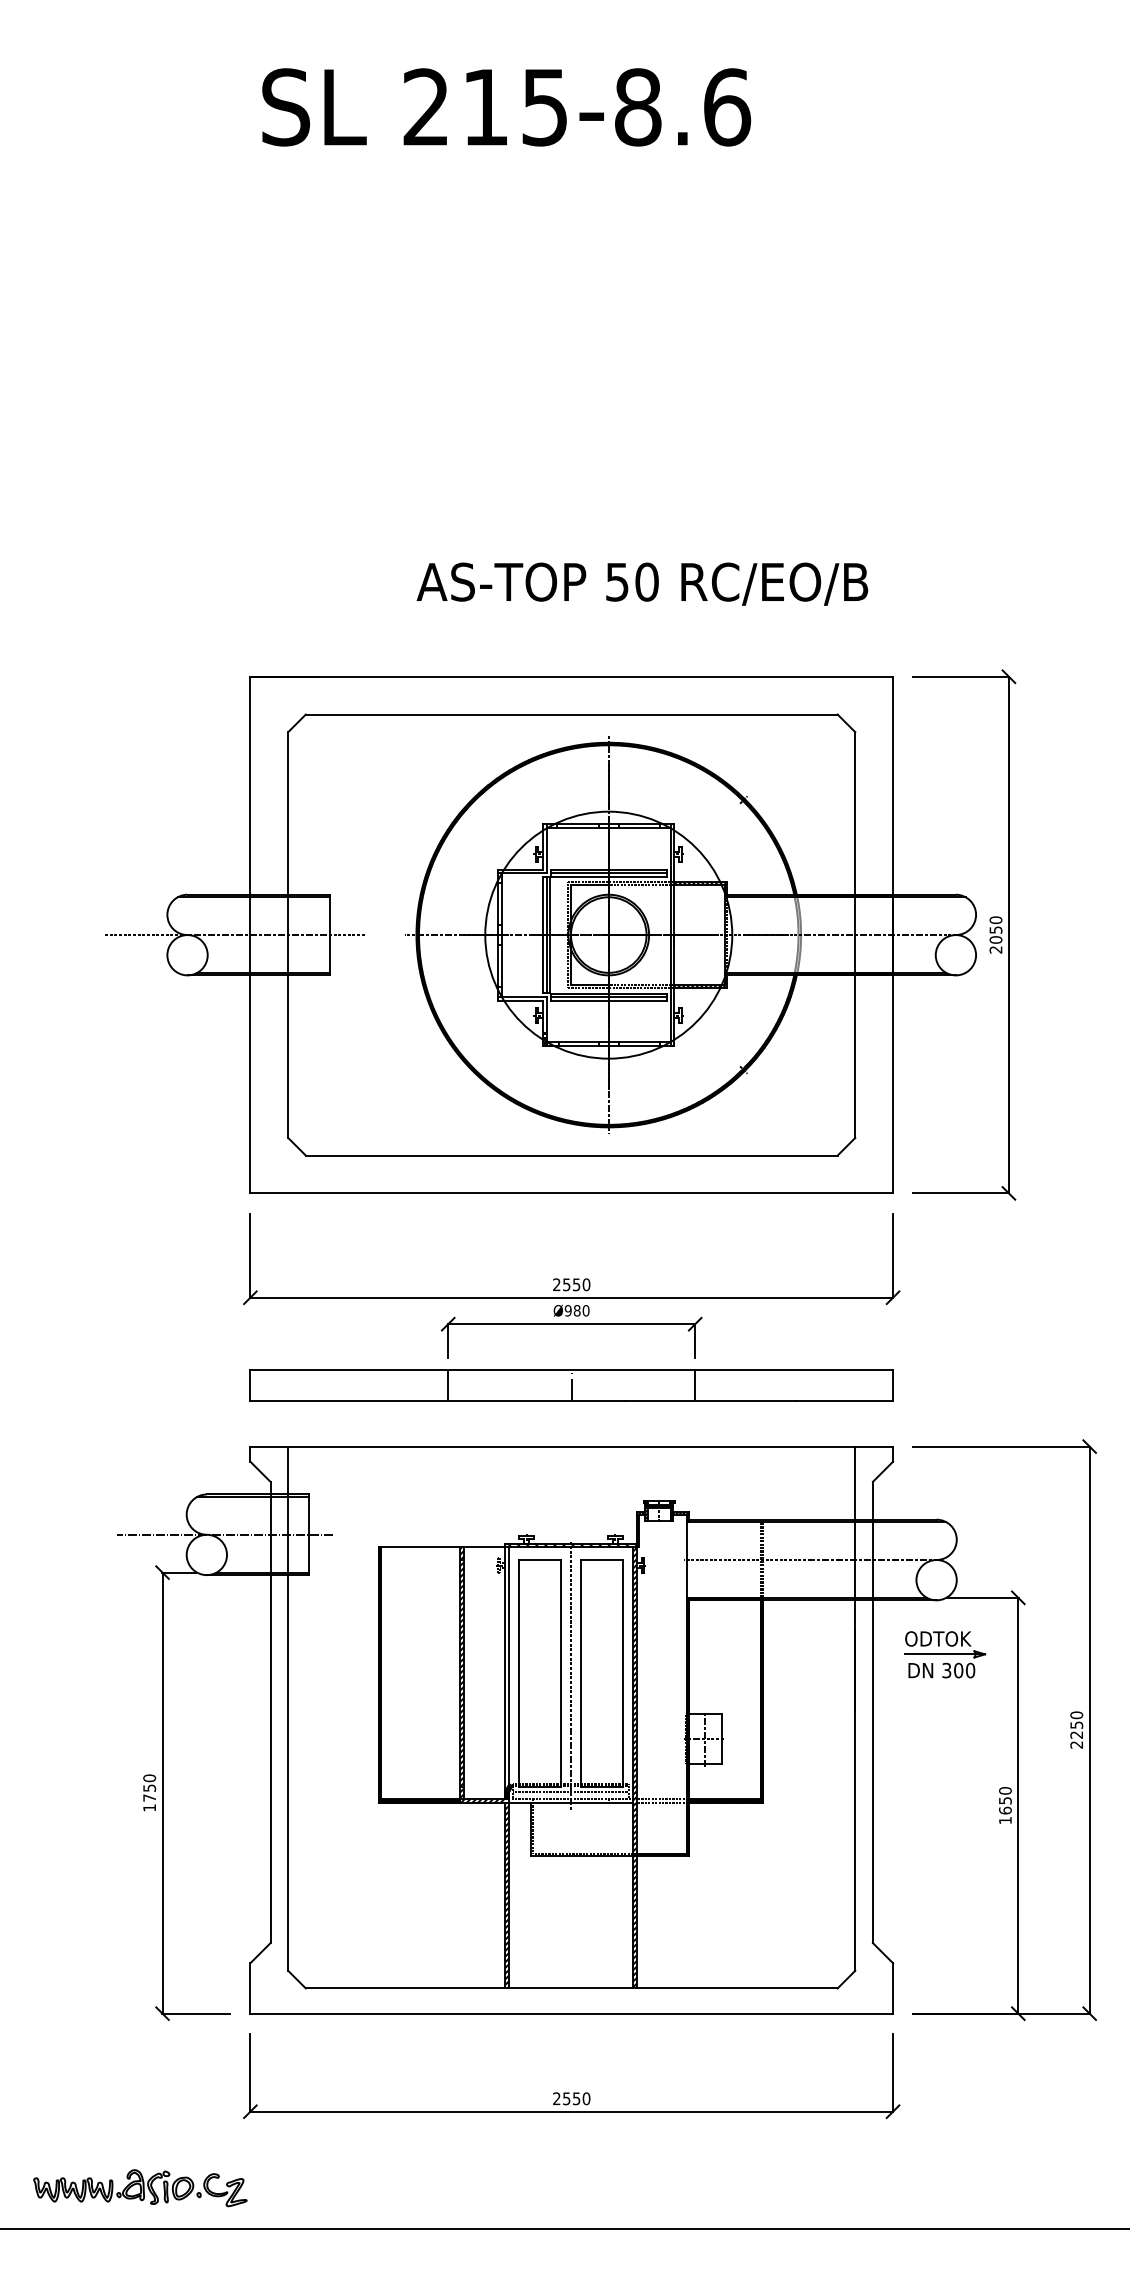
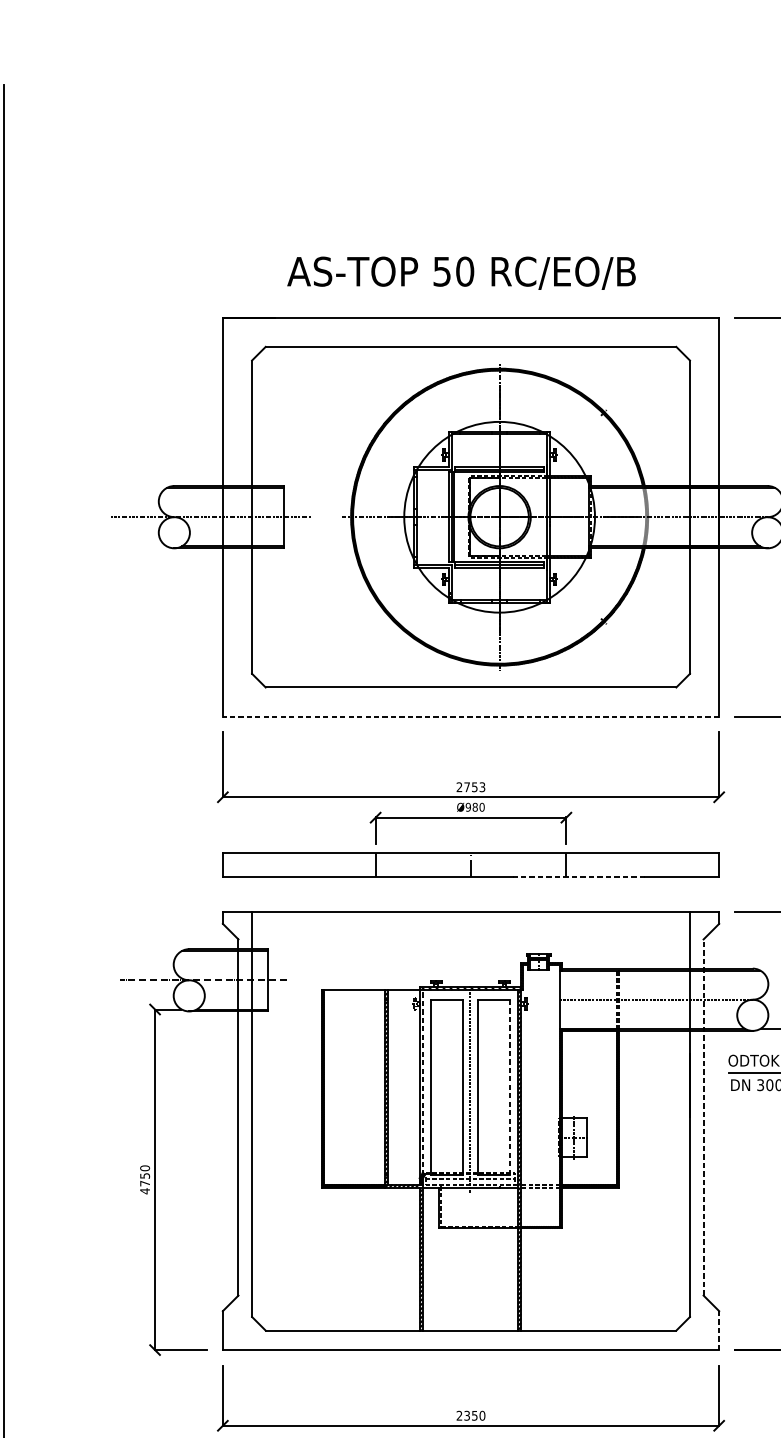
text: (642, 583) -> (461, 272), moved
line: (571, 1193) -> (470, 716), solid -> dashed
text: (576, 1284) -> (474, 787), 2550 -> 2753
line: (711, 1400) -> (578, 876), solid -> dashed
line: (509, 1667) -> (422, 1082), solid -> dashed
line: (622, 1672) -> (510, 1086), solid -> dashed
line: (872, 1712) -> (703, 1117), solid -> dashed
text: (149, 1808) -> (144, 1191), 1750 -> 4750
line: (893, 1987) -> (719, 1329), solid -> dashed
text: (566, 2098) -> (466, 1415), 2550 -> 2350

